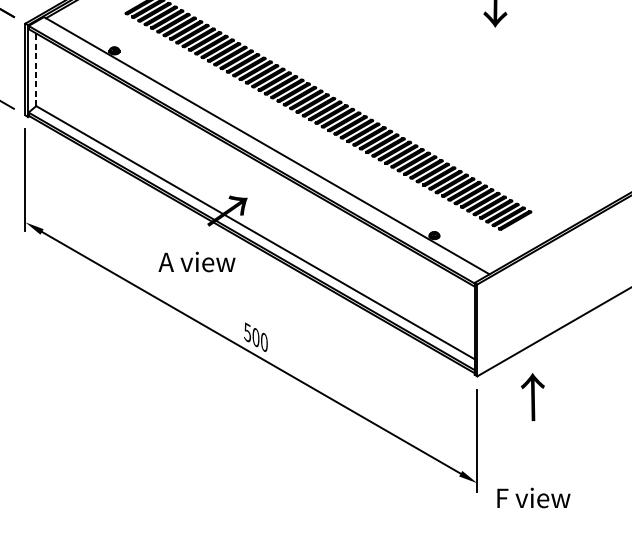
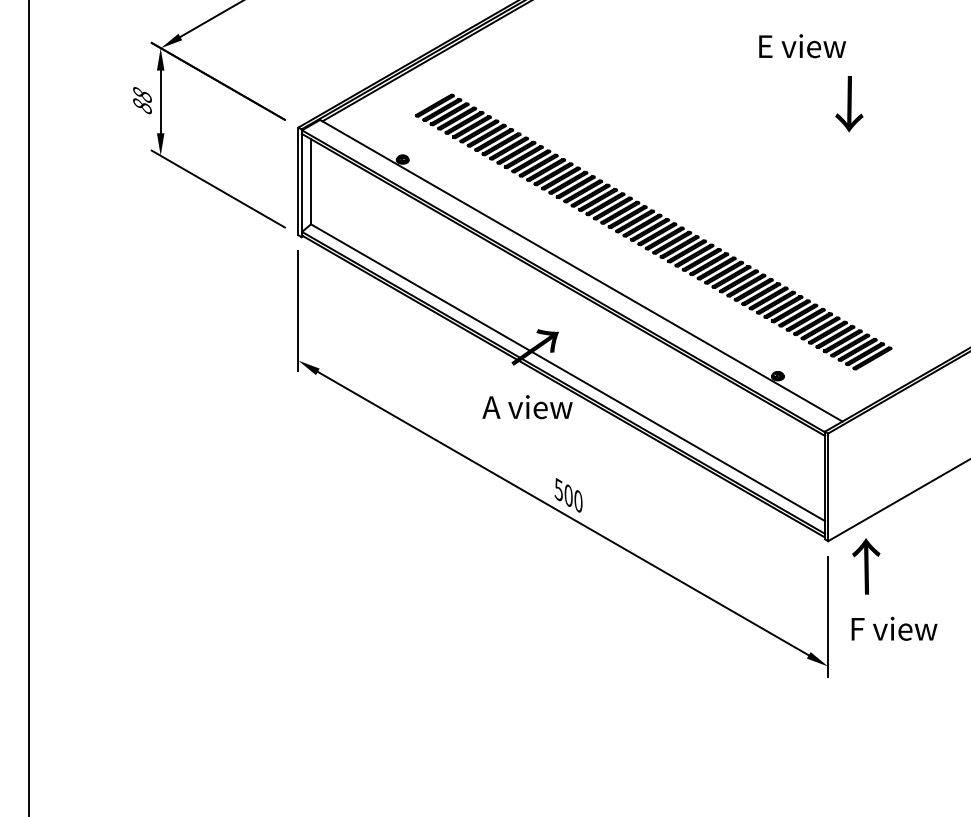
line: (36, 69) -> (311, 181), dashed -> solid
text: (197, 262) -> (527, 407), moved
text: (533, 397) -> (866, 566), moved
text: (533, 497) -> (894, 628), moved

